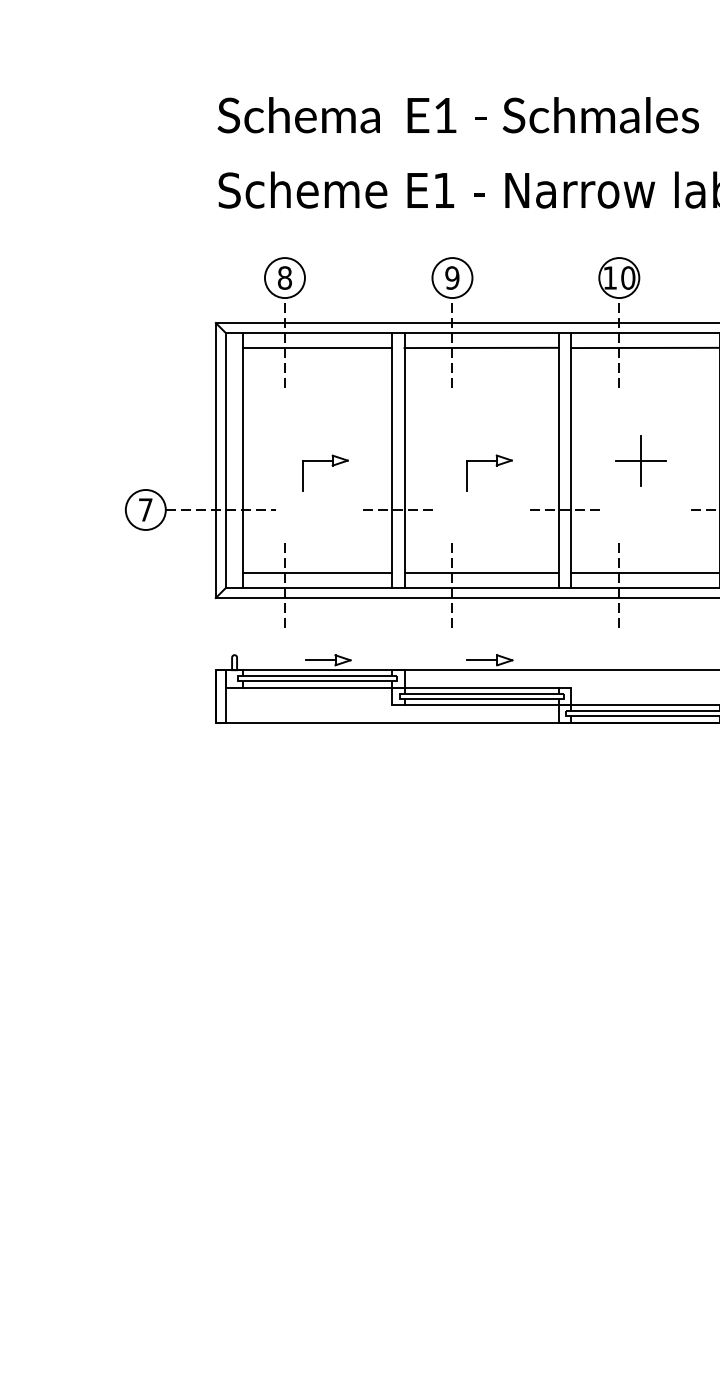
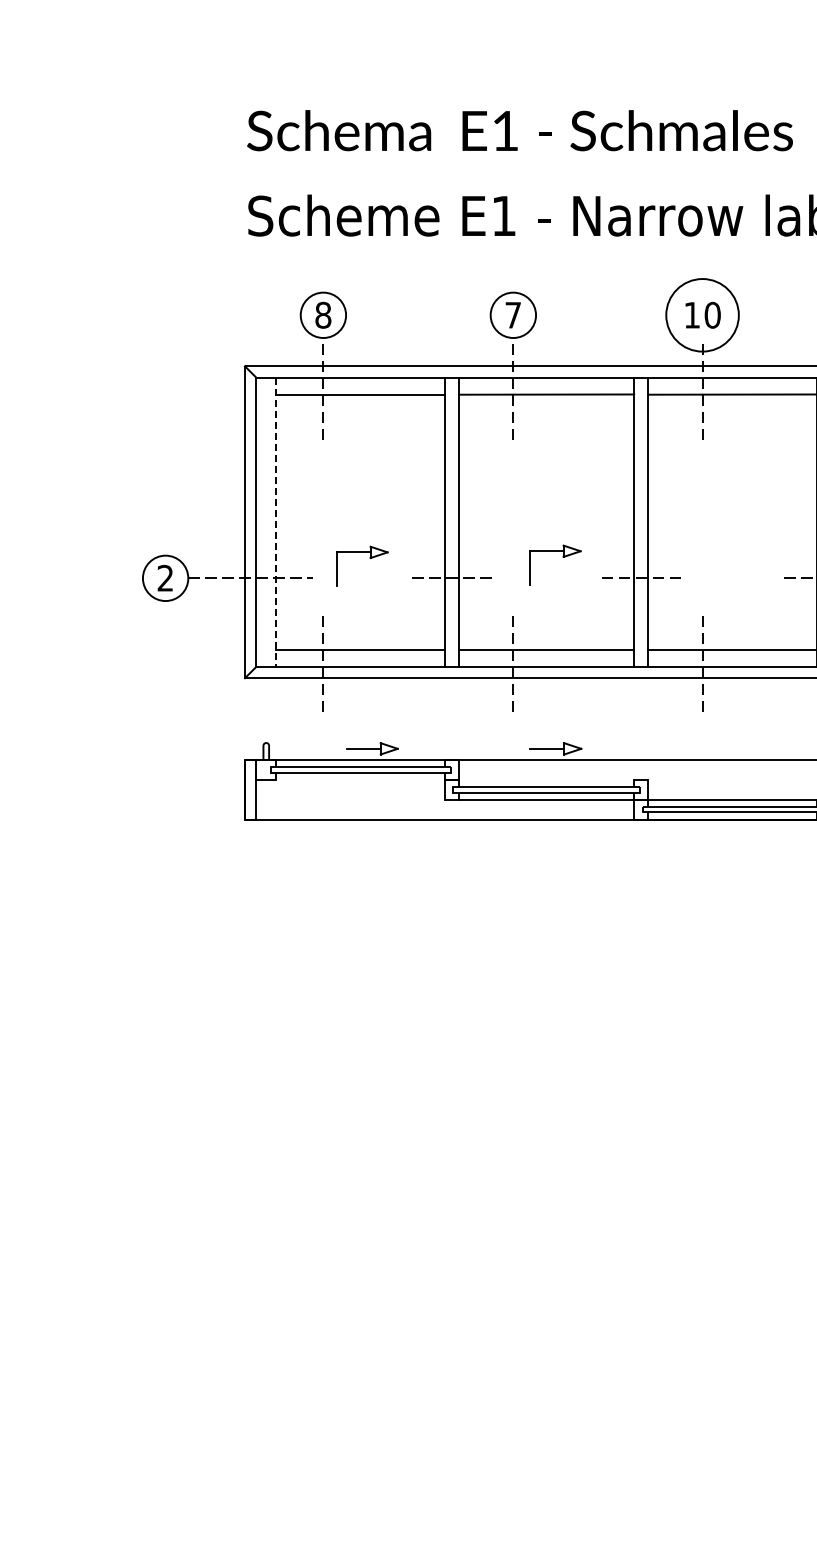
text: (452, 277) -> (513, 314), 9 -> 7
circle: (619, 278) -> (702, 315), size x1.6
line: (243, 460) -> (276, 522), solid -> dashed
part: (641, 460) -> (727, 522), removed
part: (331, 466) -> (369, 558), moved
part: (495, 466) -> (562, 557), moved
text: (145, 509) -> (165, 577), 7 -> 2
line: (317, 687) -> (360, 779), removed
line: (481, 687) -> (546, 779), removed

